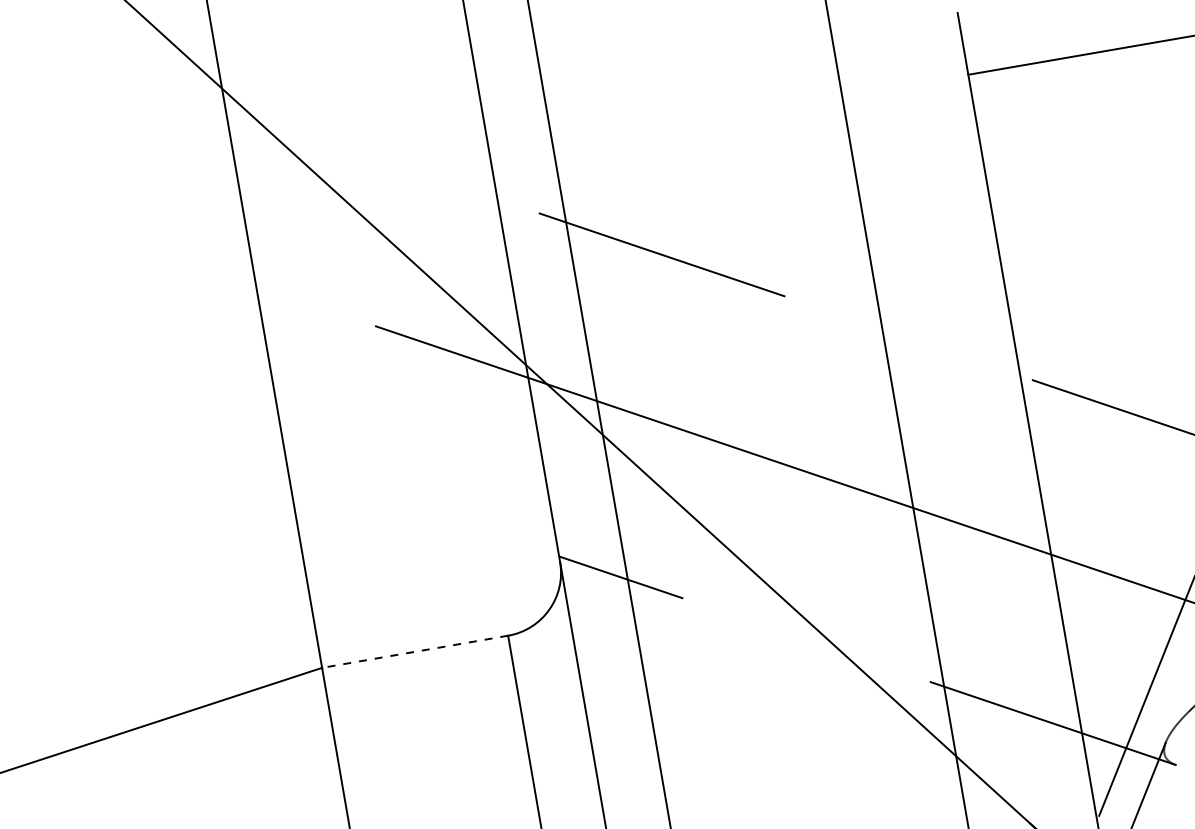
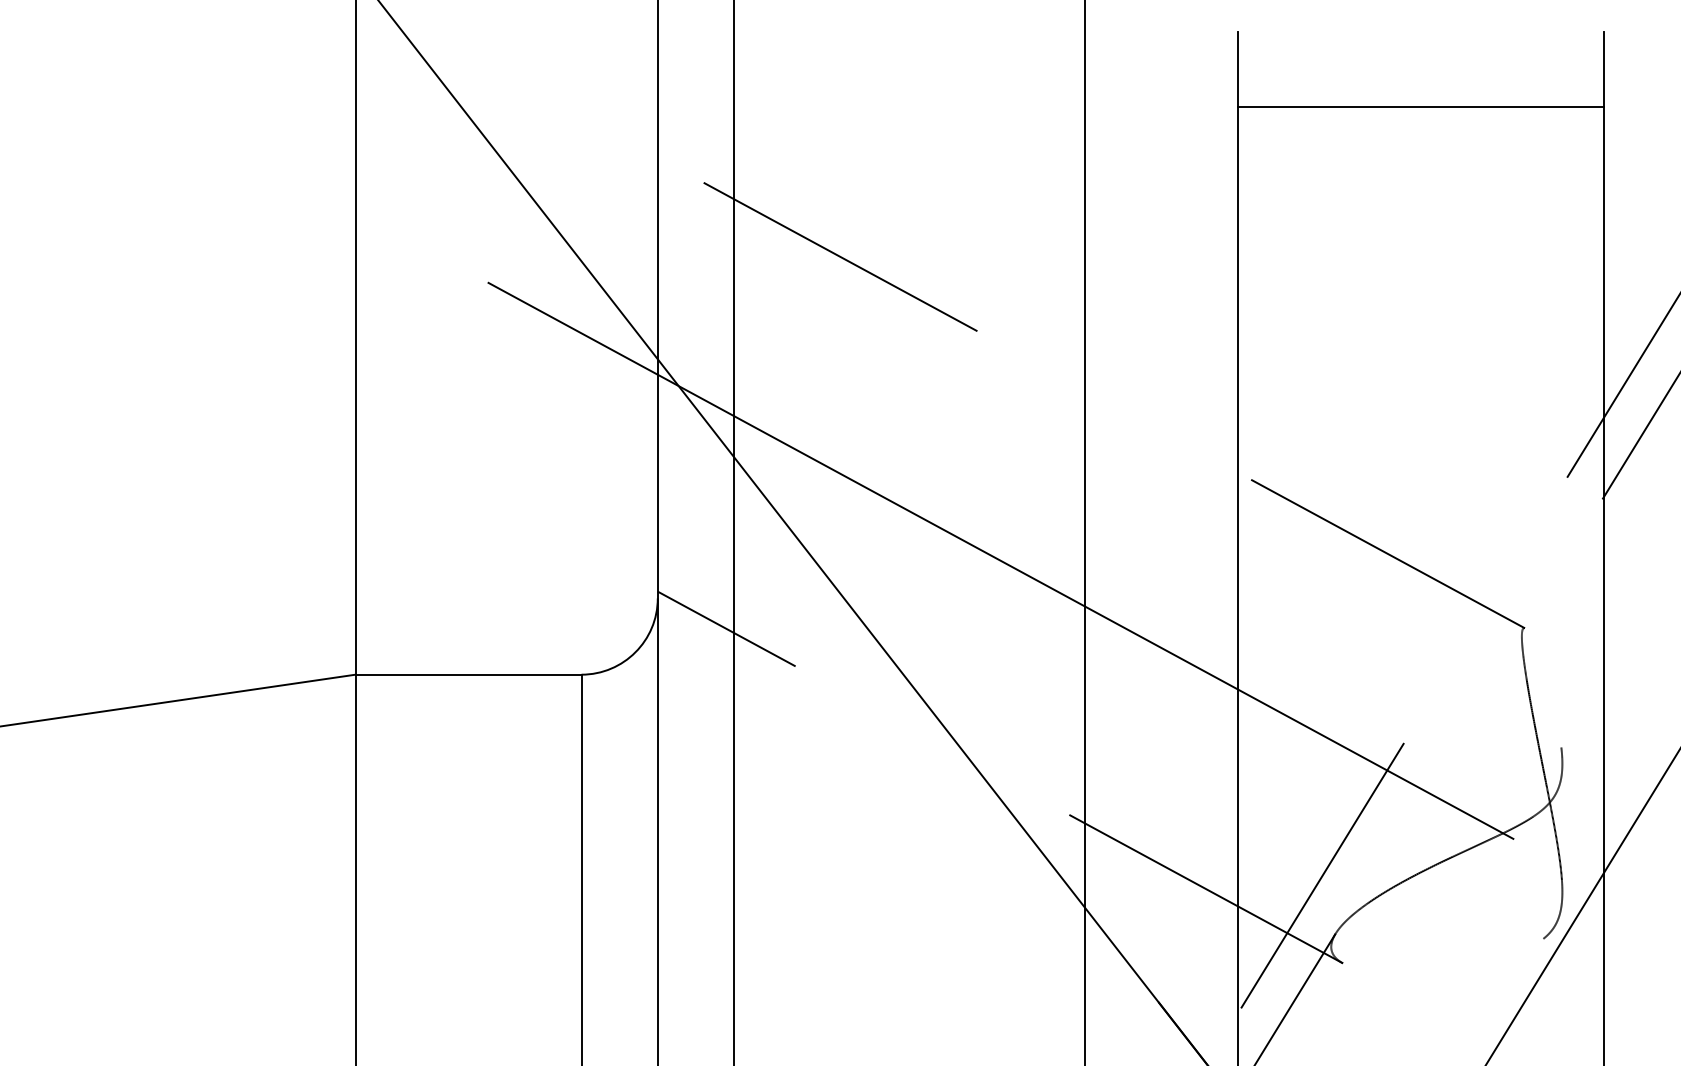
line: (415, 651) -> (468, 674), dashed -> solid

